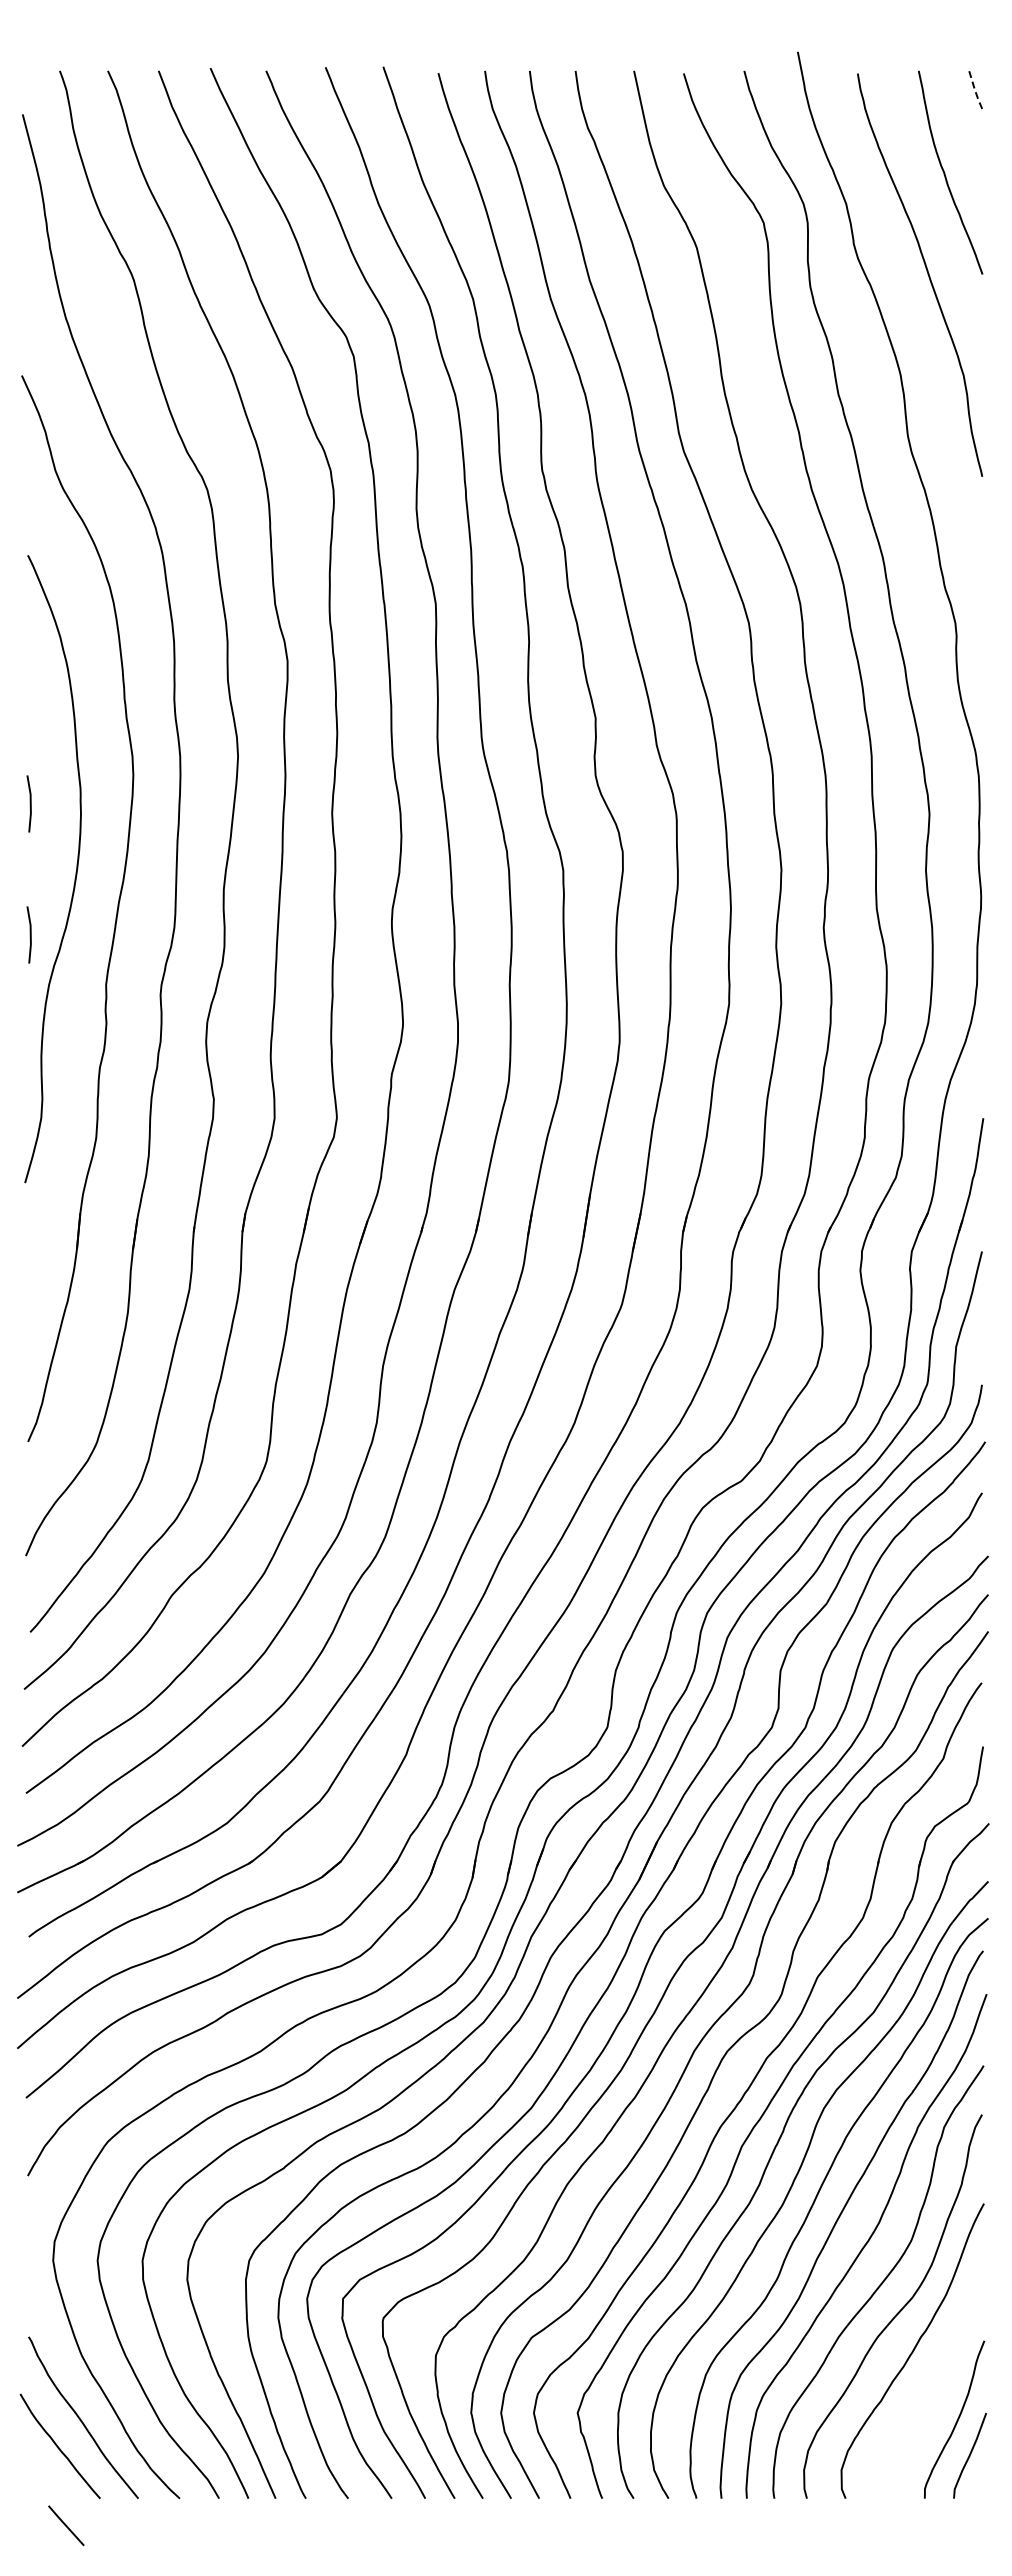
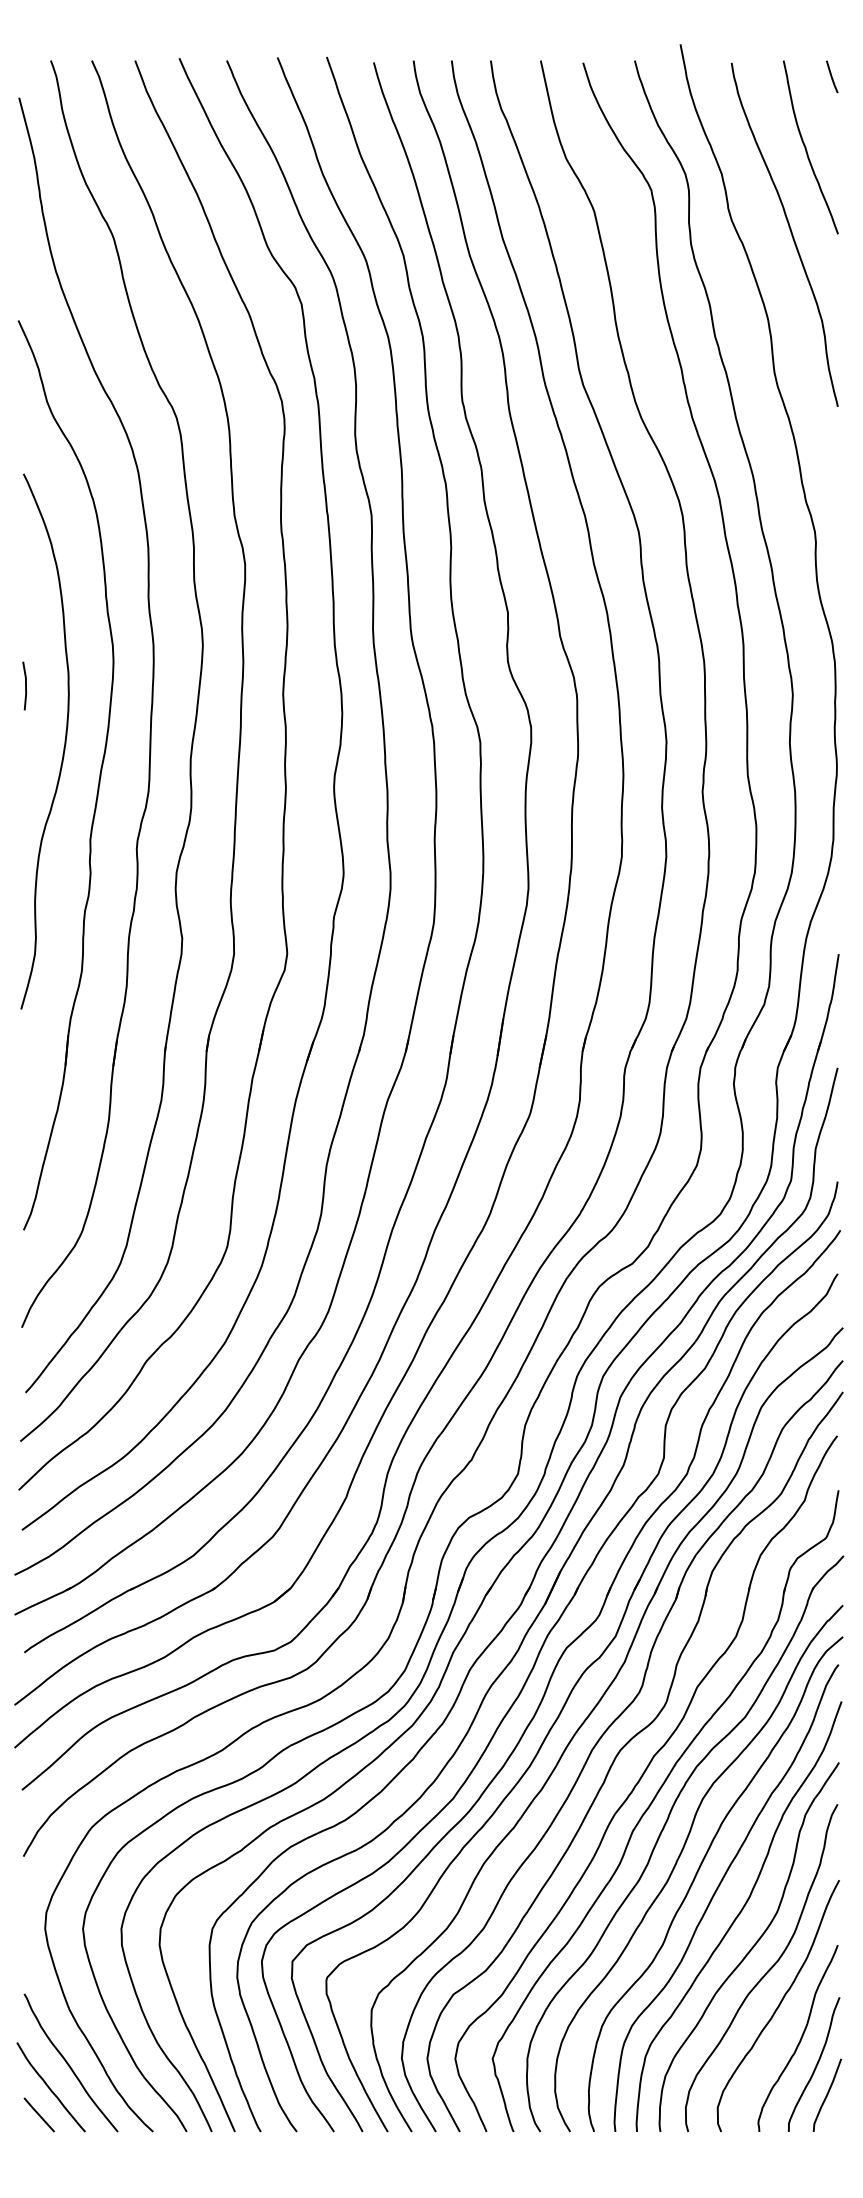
line: (974, 89) -> (831, 76), dashed -> solid
line: (29, 934) -> (24, 797), removed
curve: (938, 2388) -> (800, 2037), added
line: (66, 2525) -> (39, 2114), moved

